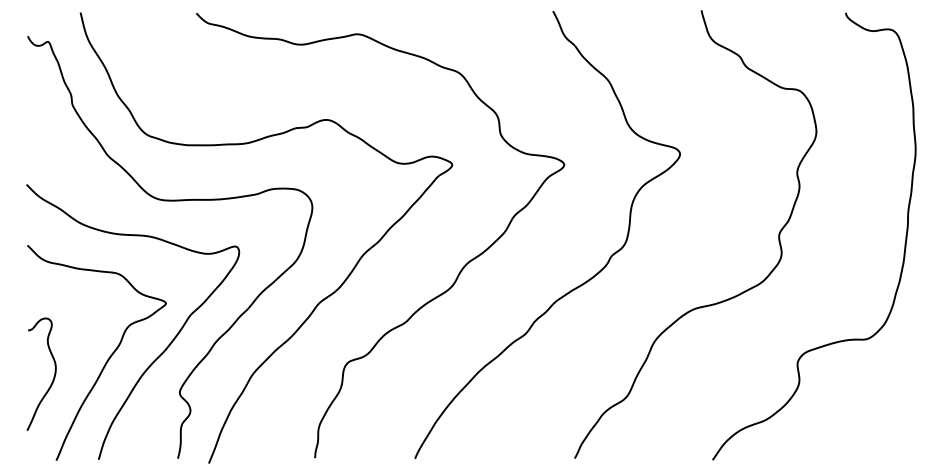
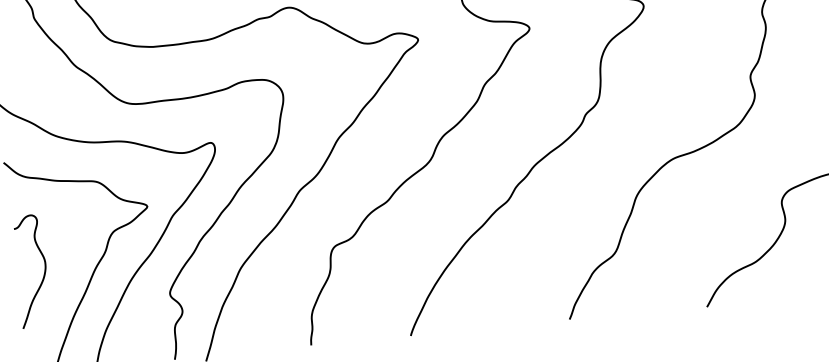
curve: (53, 376) -> (43, 272), moved

